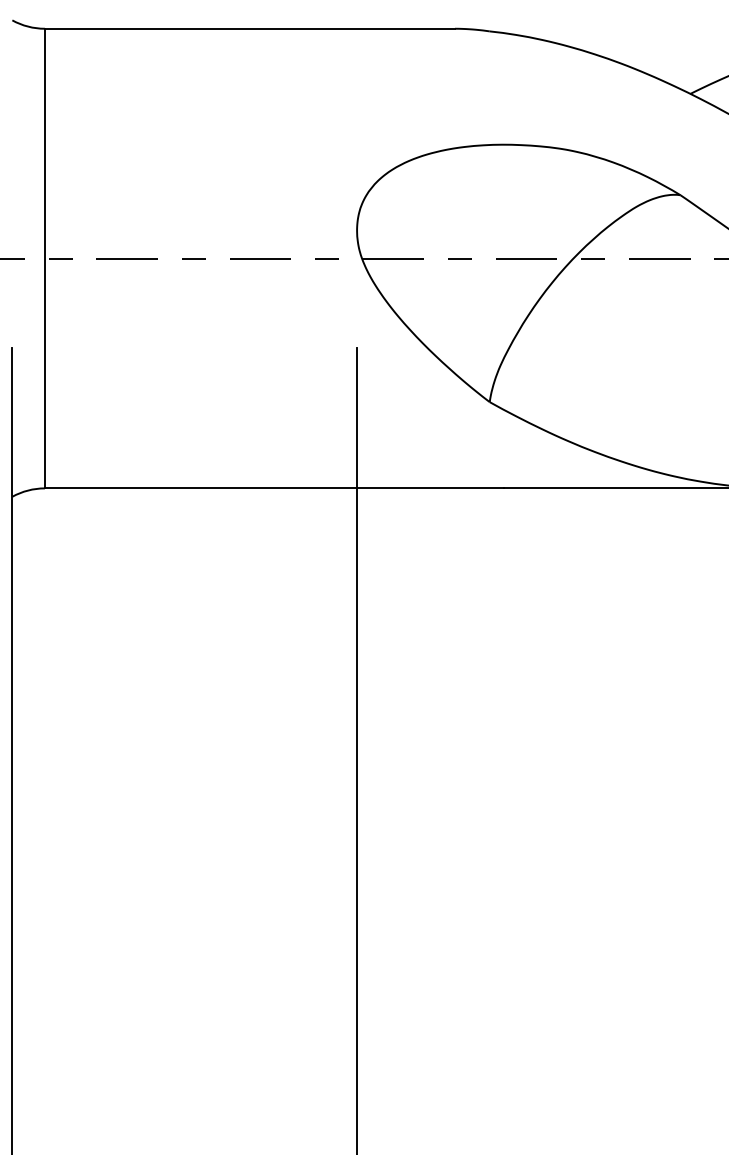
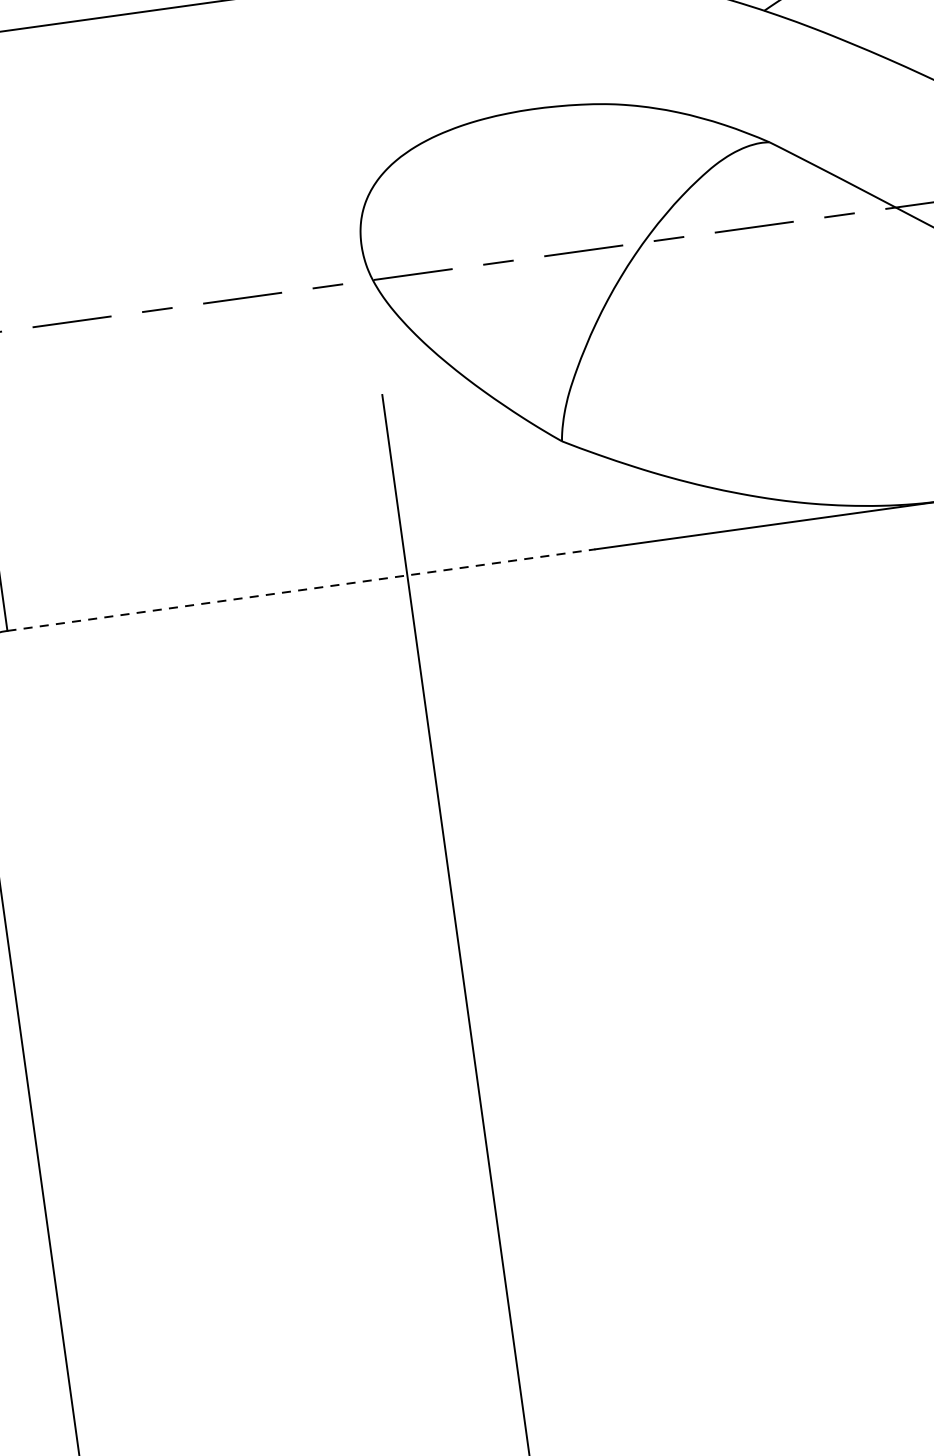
line: (274, 488) -> (301, 590), solid -> dashed

